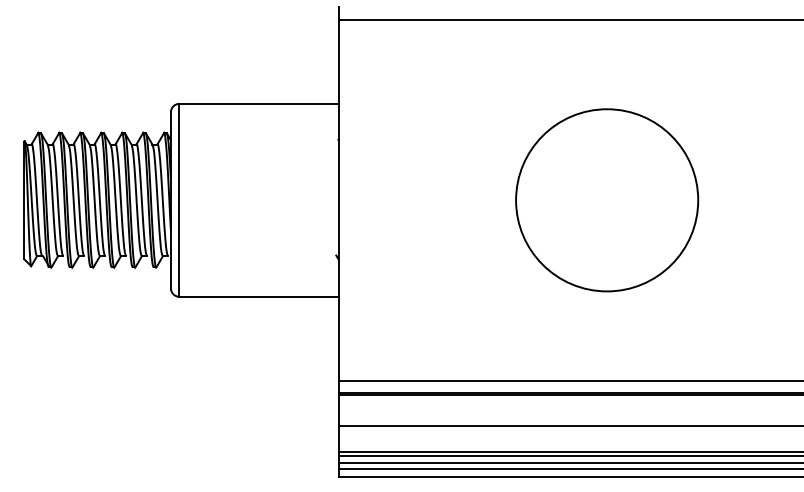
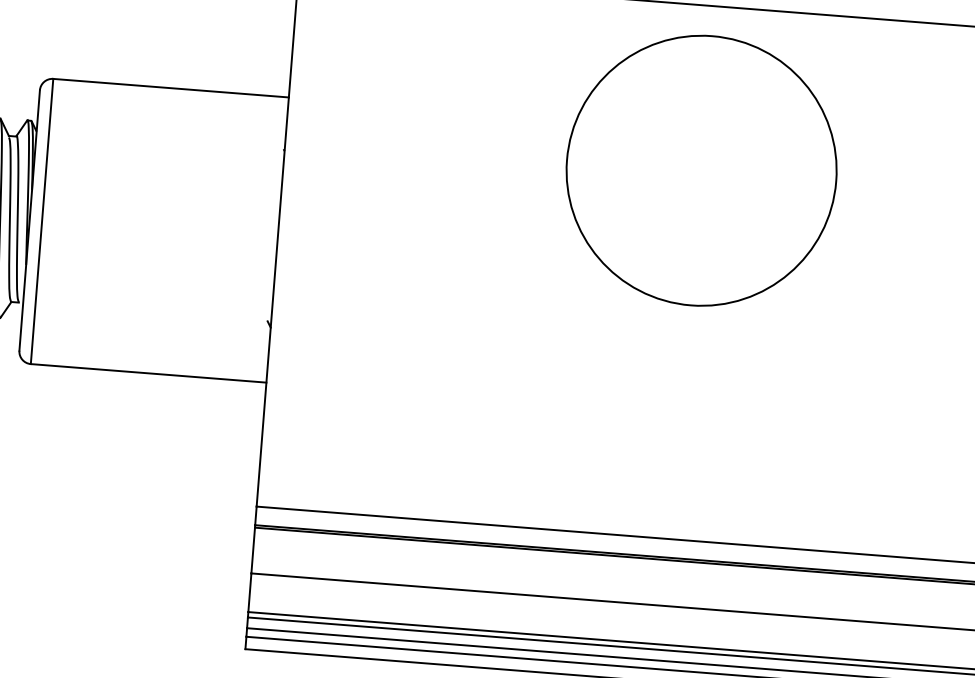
circle: (607, 200) -> (702, 171), moved

